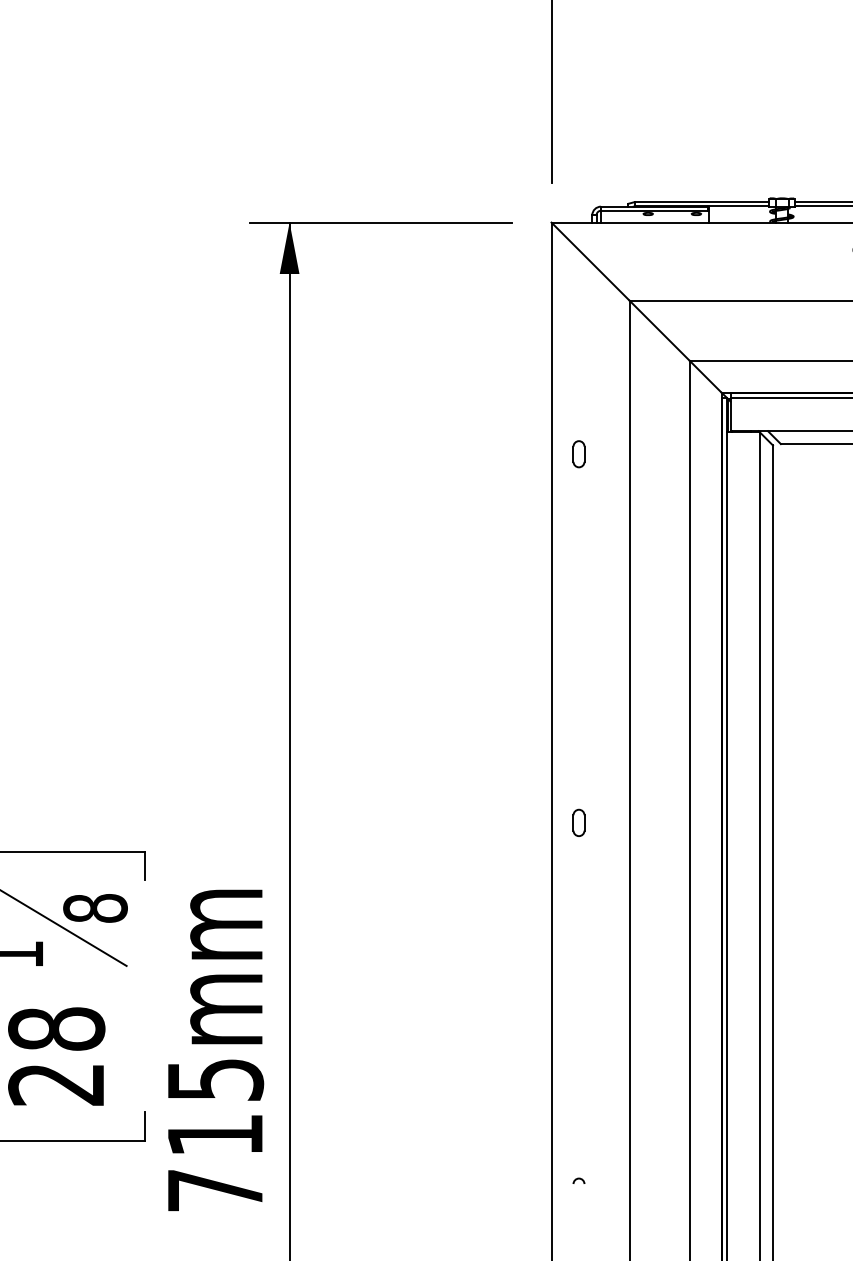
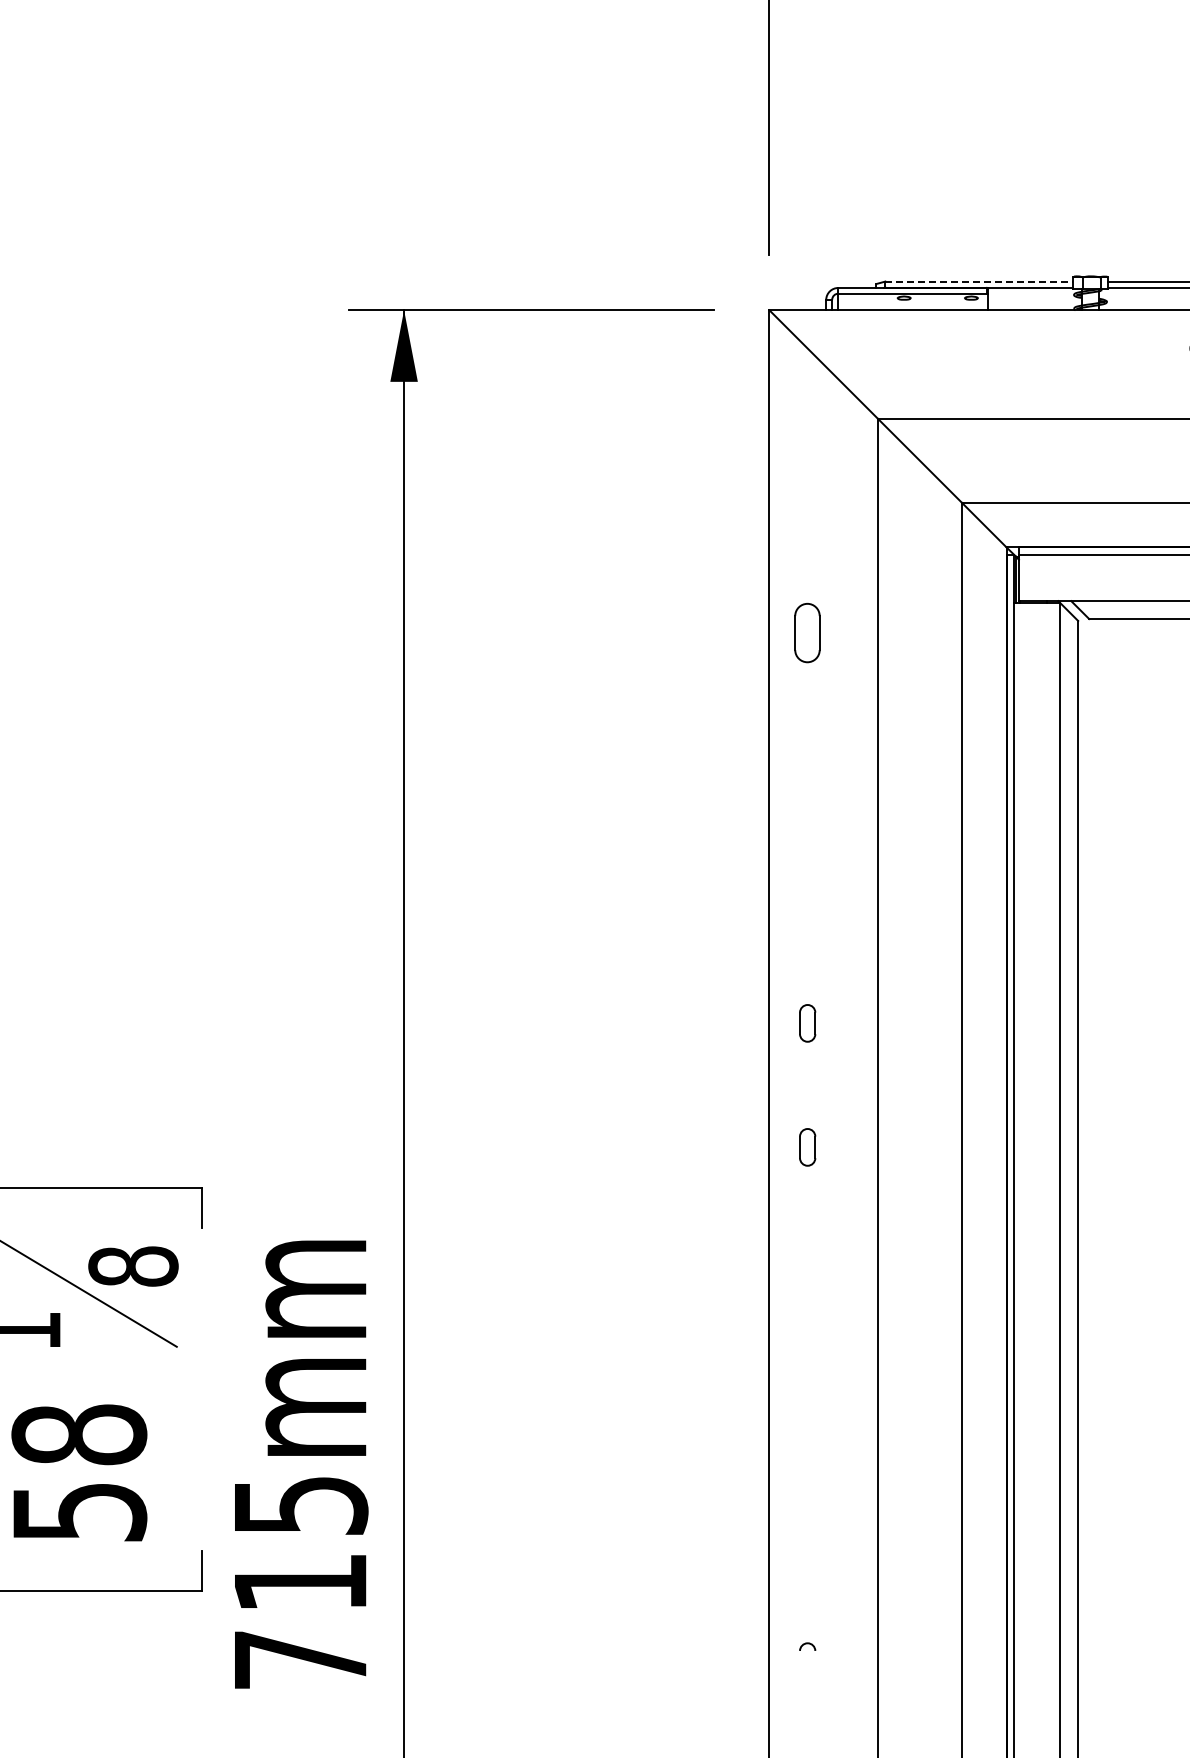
line: (702, 202) -> (979, 281), solid -> dashed
part: (578, 454) -> (807, 633), size x1.6
part: (578, 734) -> (807, 1023), added
text: (56, 1084) -> (79, 1512), 28 -> 58

